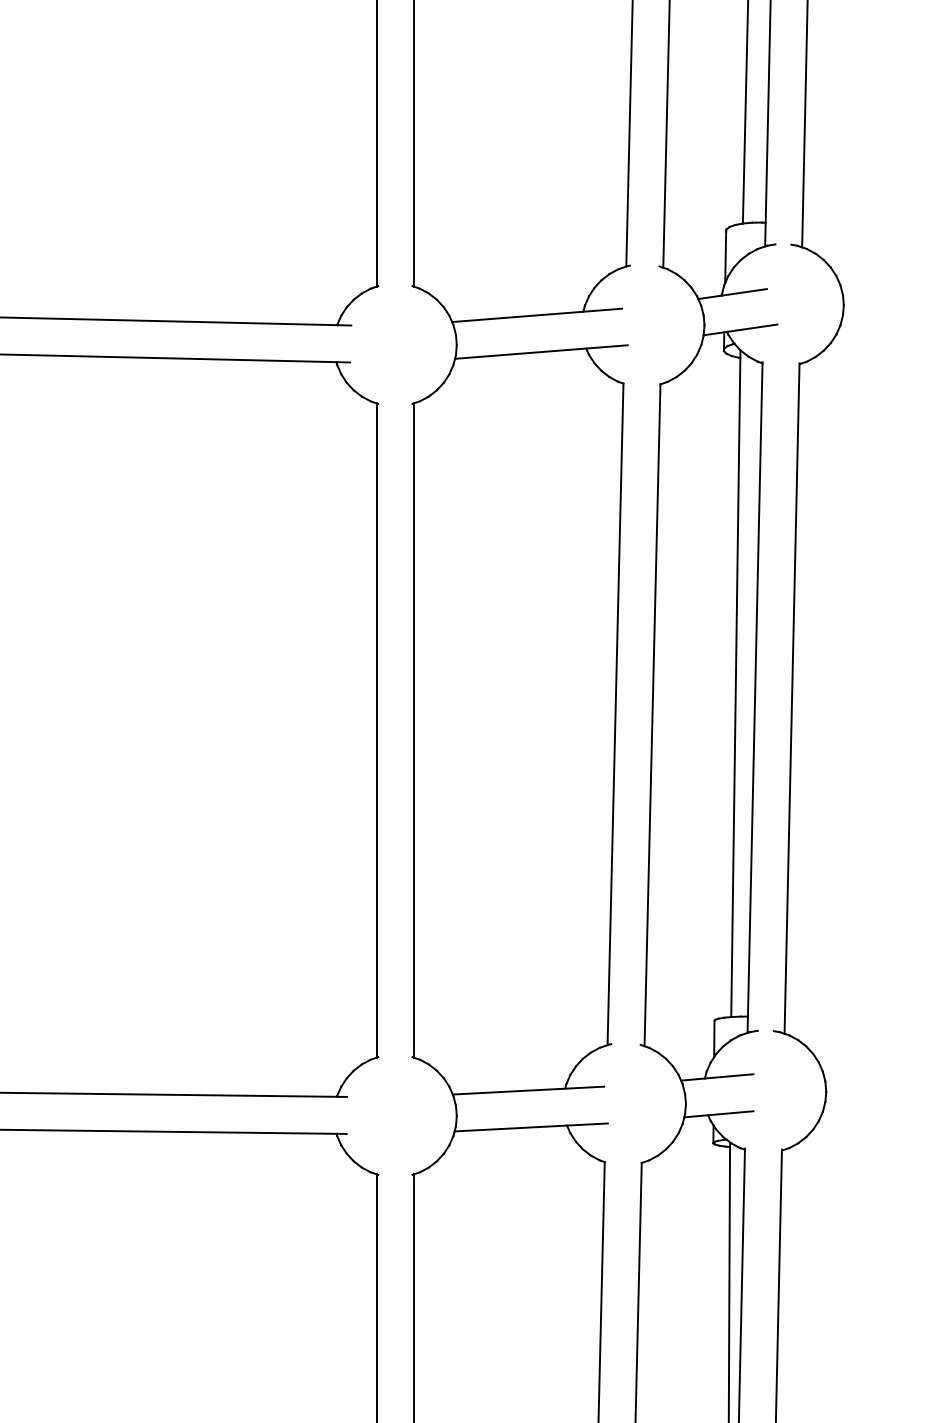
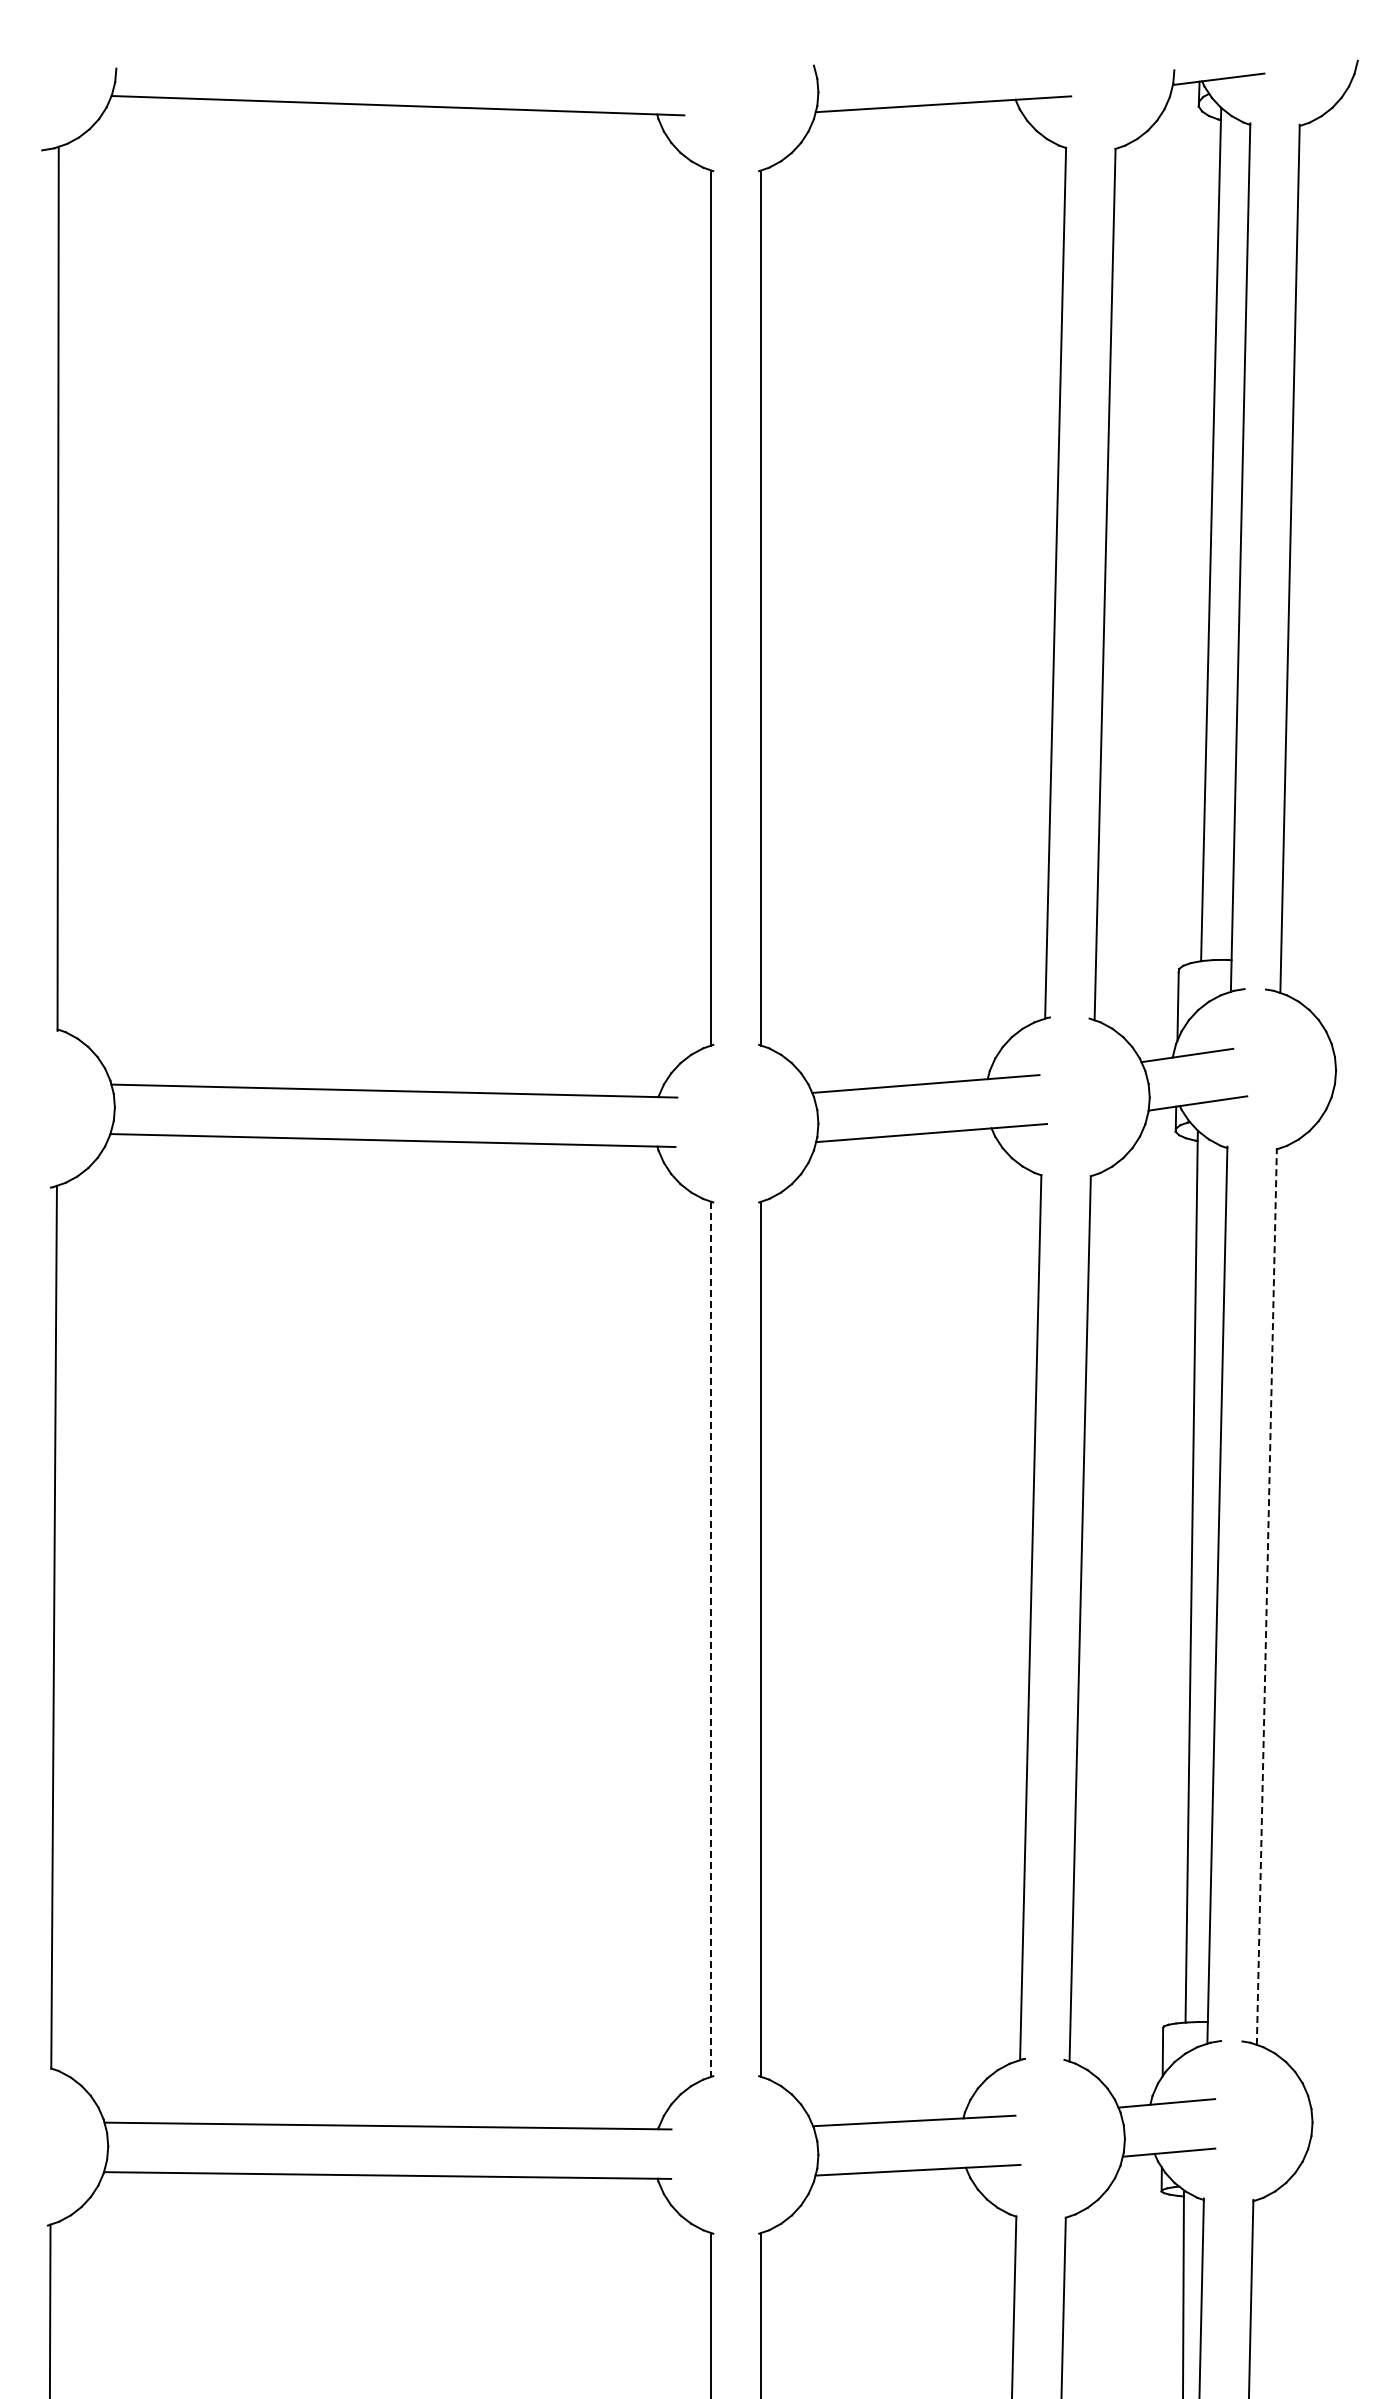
line: (791, 698) -> (1266, 1596), solid -> dashed
line: (376, 730) -> (711, 1639), solid -> dashed

